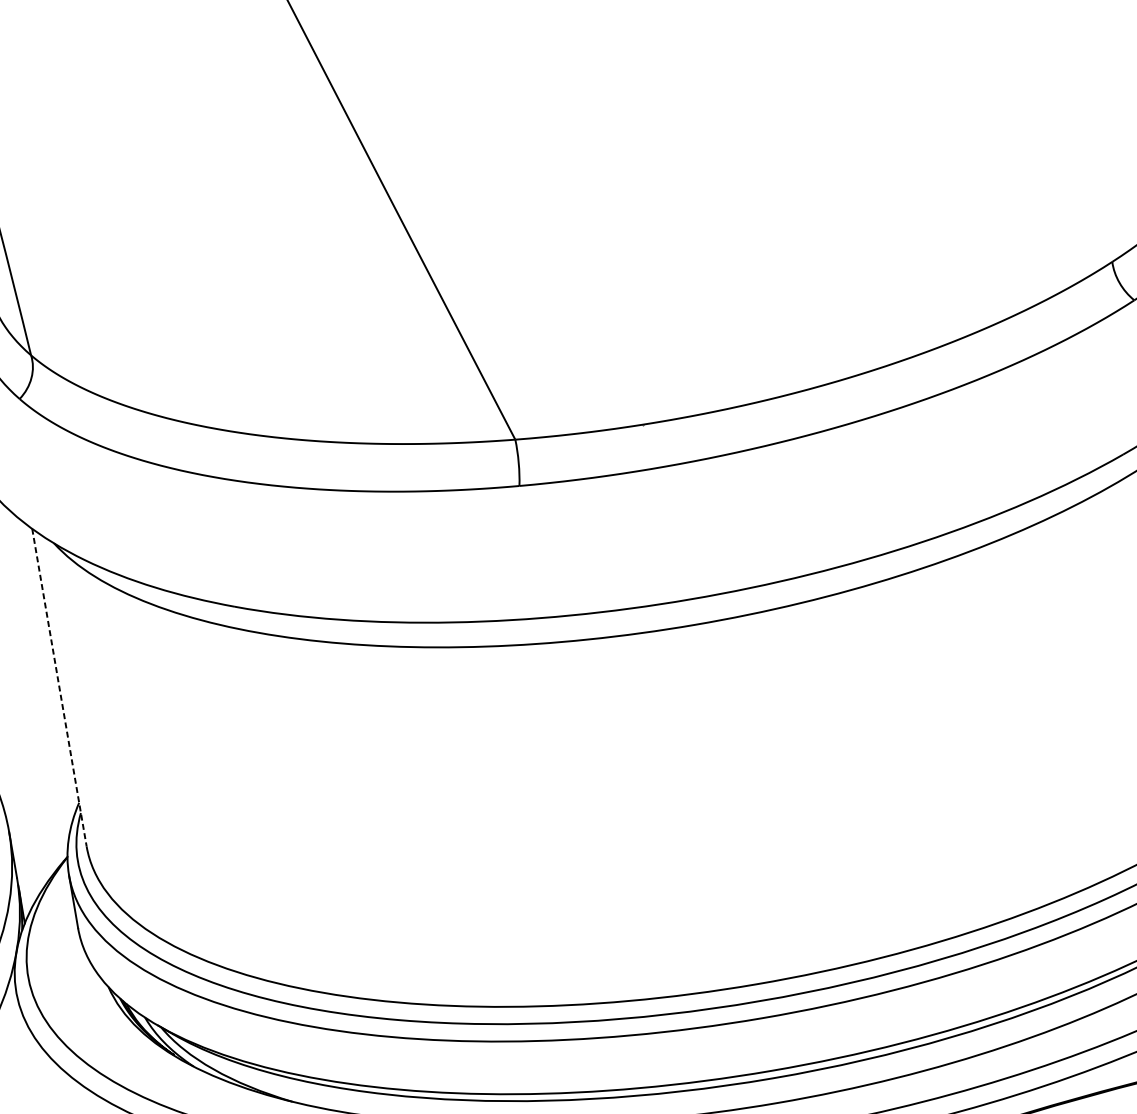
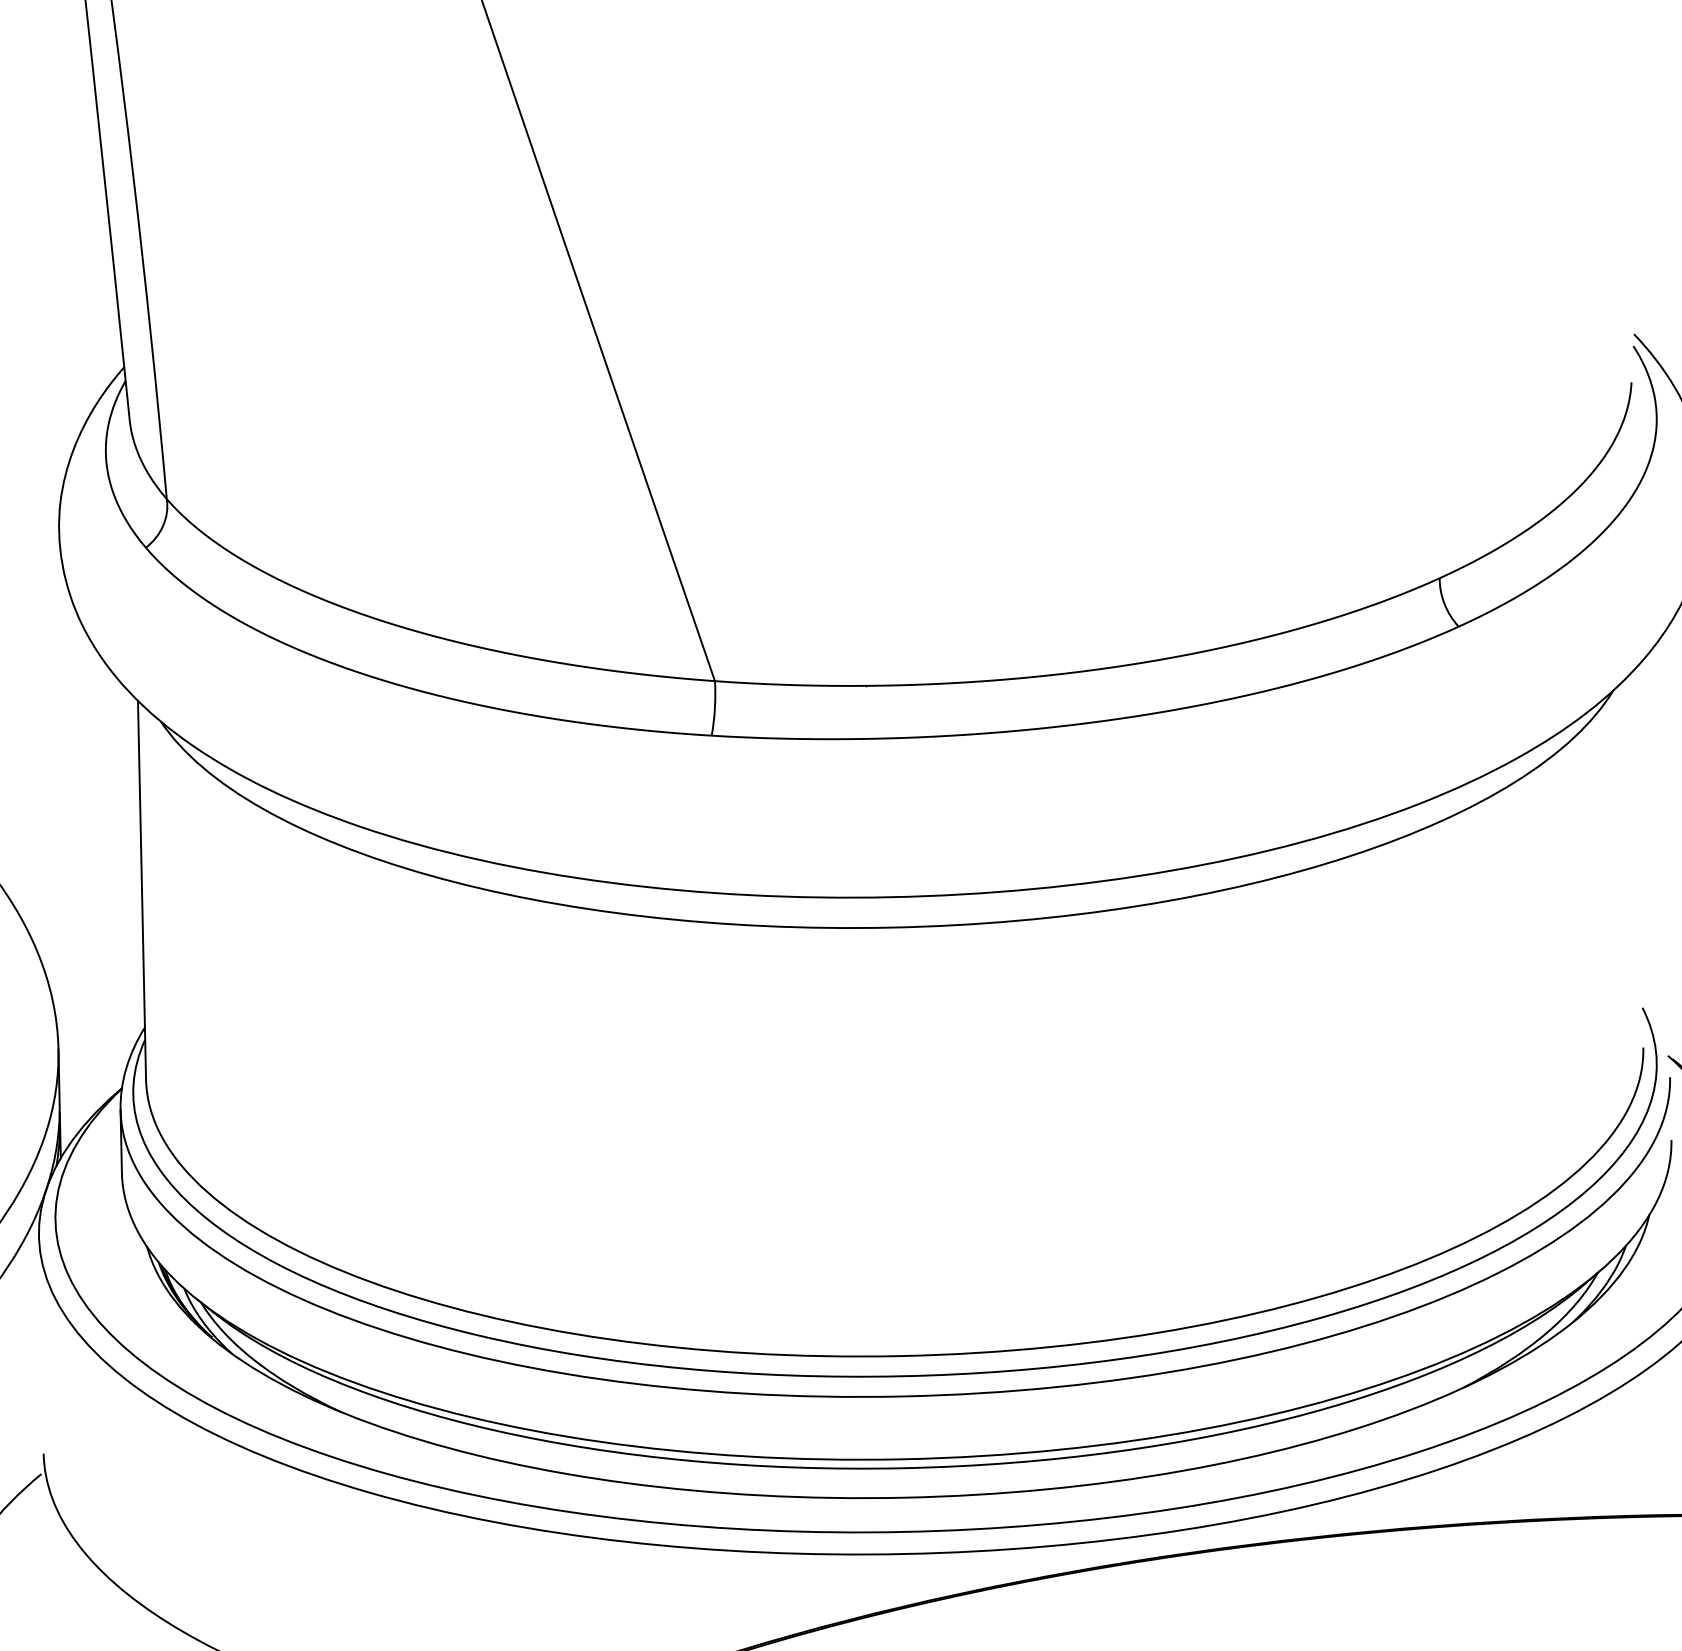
line: (59, 687) -> (142, 890), dashed -> solid

